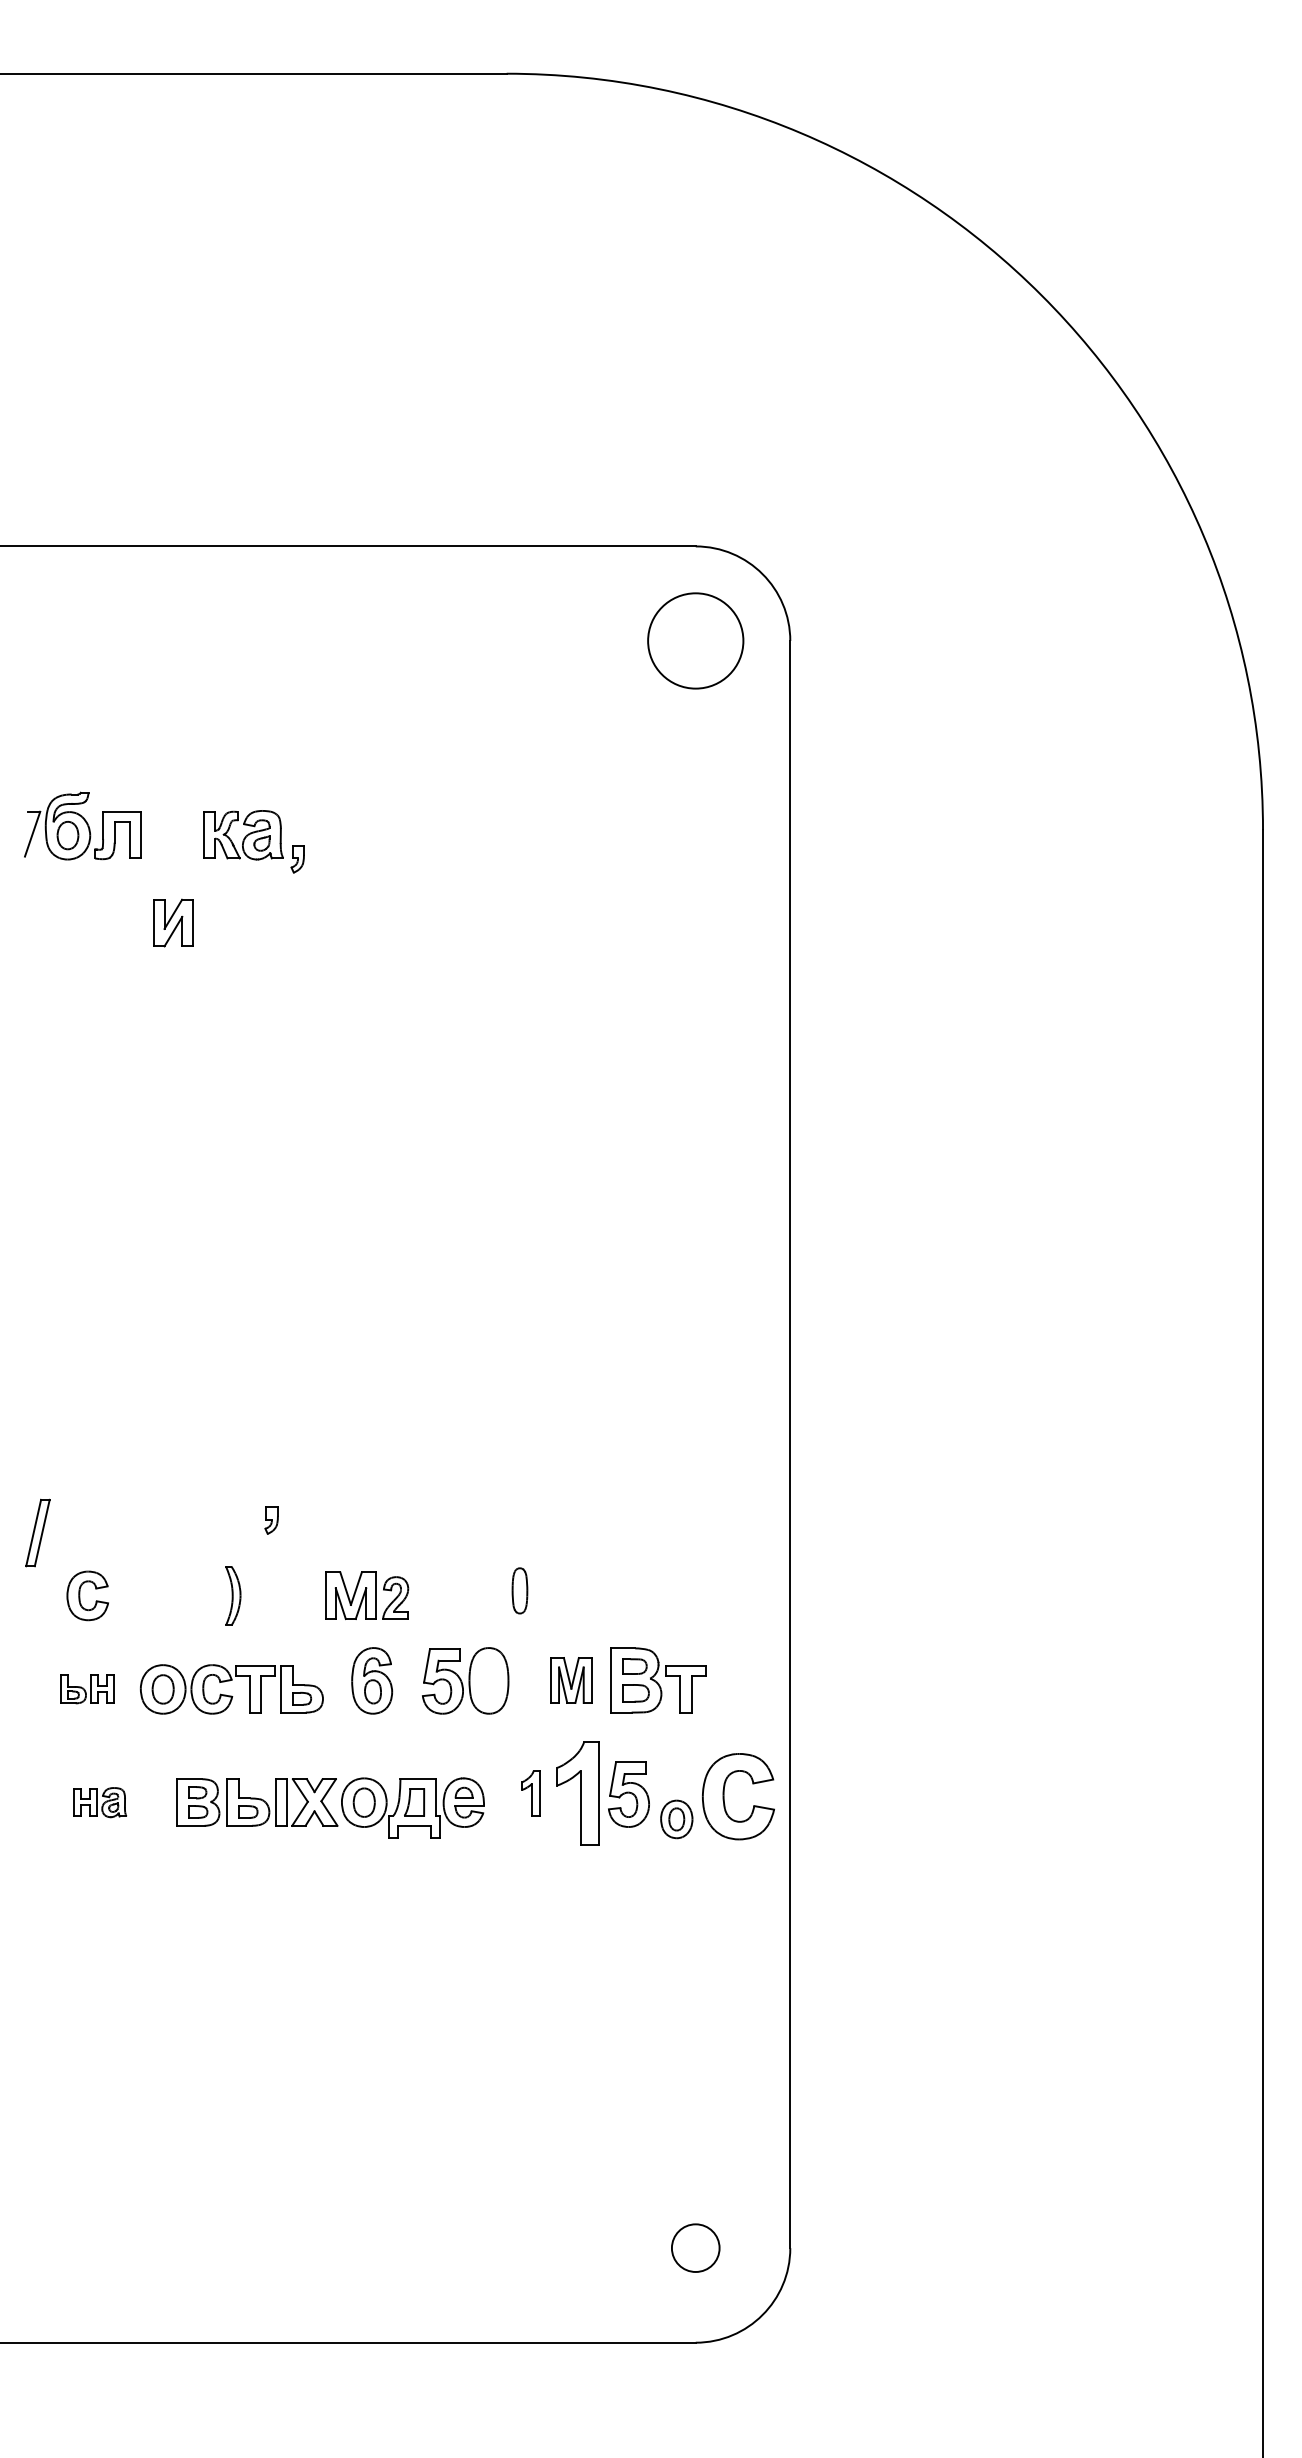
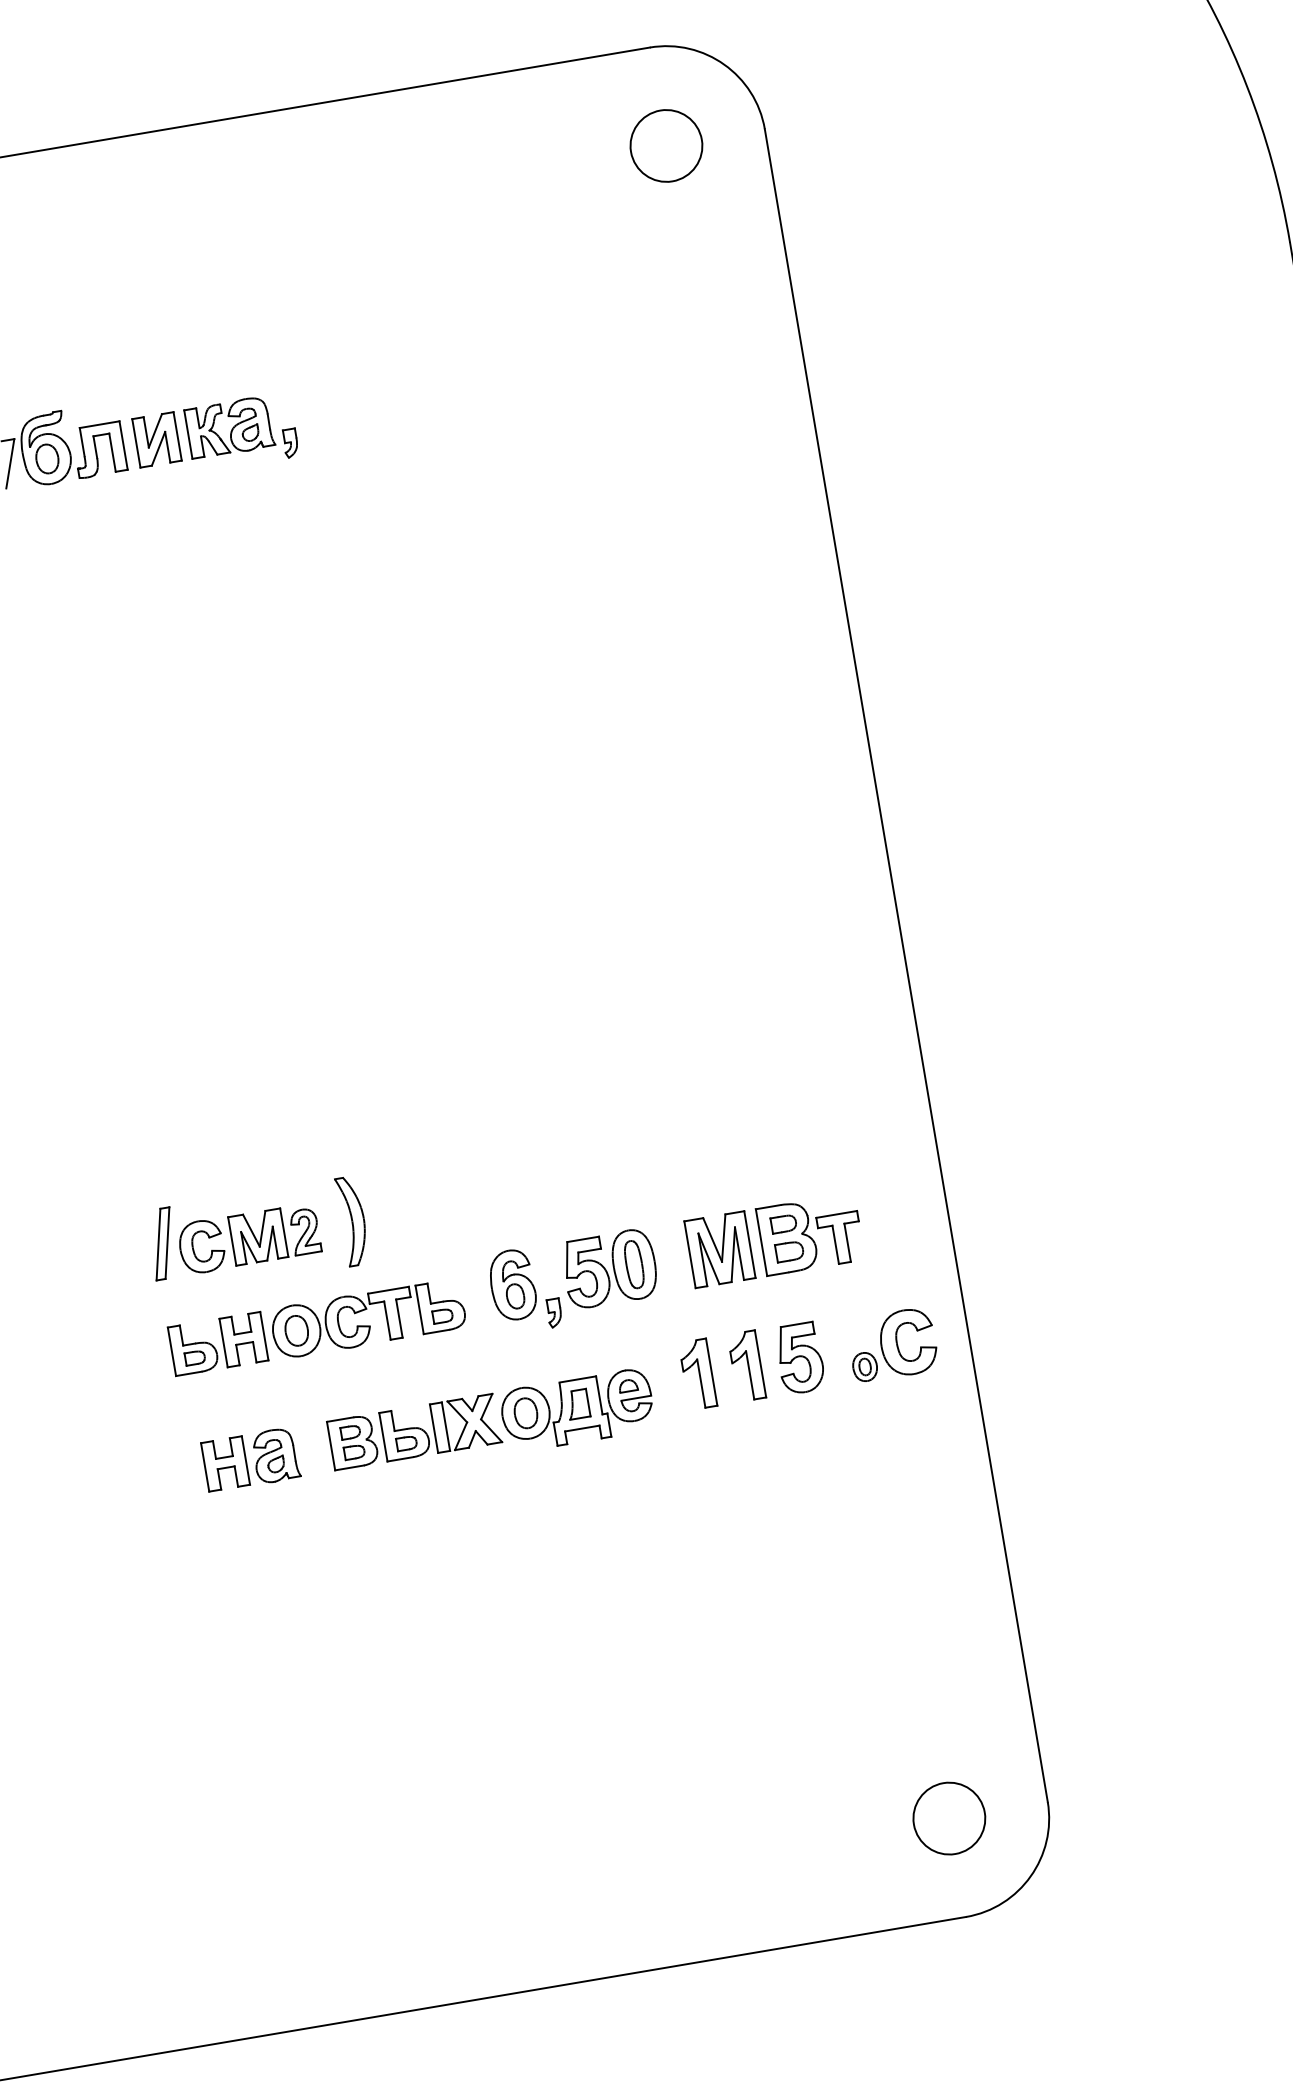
circle: (695, 640) -> (666, 145), size x0.71
part: (173, 922) -> (157, 439), moved
part: (271, 1520) -> (554, 1313), moved
part: (37, 1532) -> (162, 1243), moved
part: (519, 1590) -> (633, 1264), moved
part: (233, 1595) -> (353, 1220), size x1.43
part: (367, 1595) -> (275, 1233), moved
part: (571, 1680) -> (720, 1249), size x1.43
part: (87, 1689) -> (218, 1344), size x1.67
part: (530, 1793) -> (697, 1374), size x1.43
part: (577, 1793) -> (746, 1366), size x0.62
part: (717, 1796) -> (892, 1344), size x0.71
part: (99, 1802) -> (250, 1459), size x1.67
circle: (695, 2248) -> (949, 1818), size x1.43

